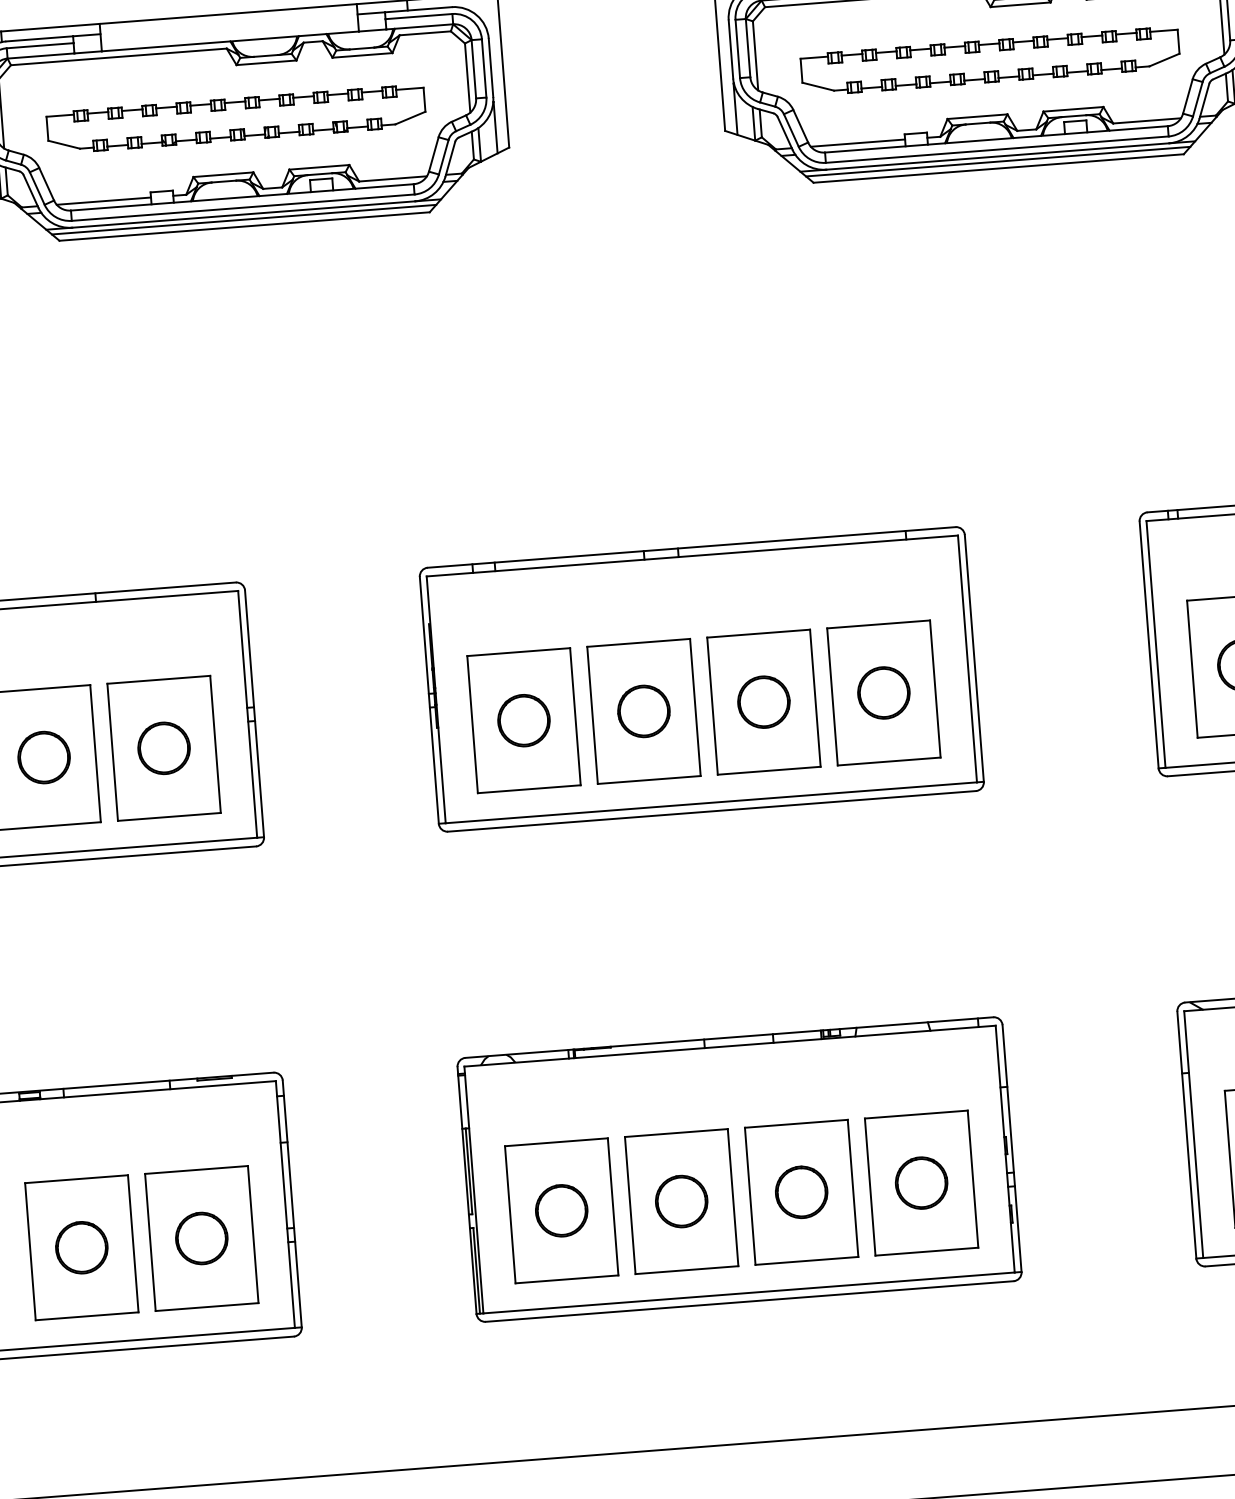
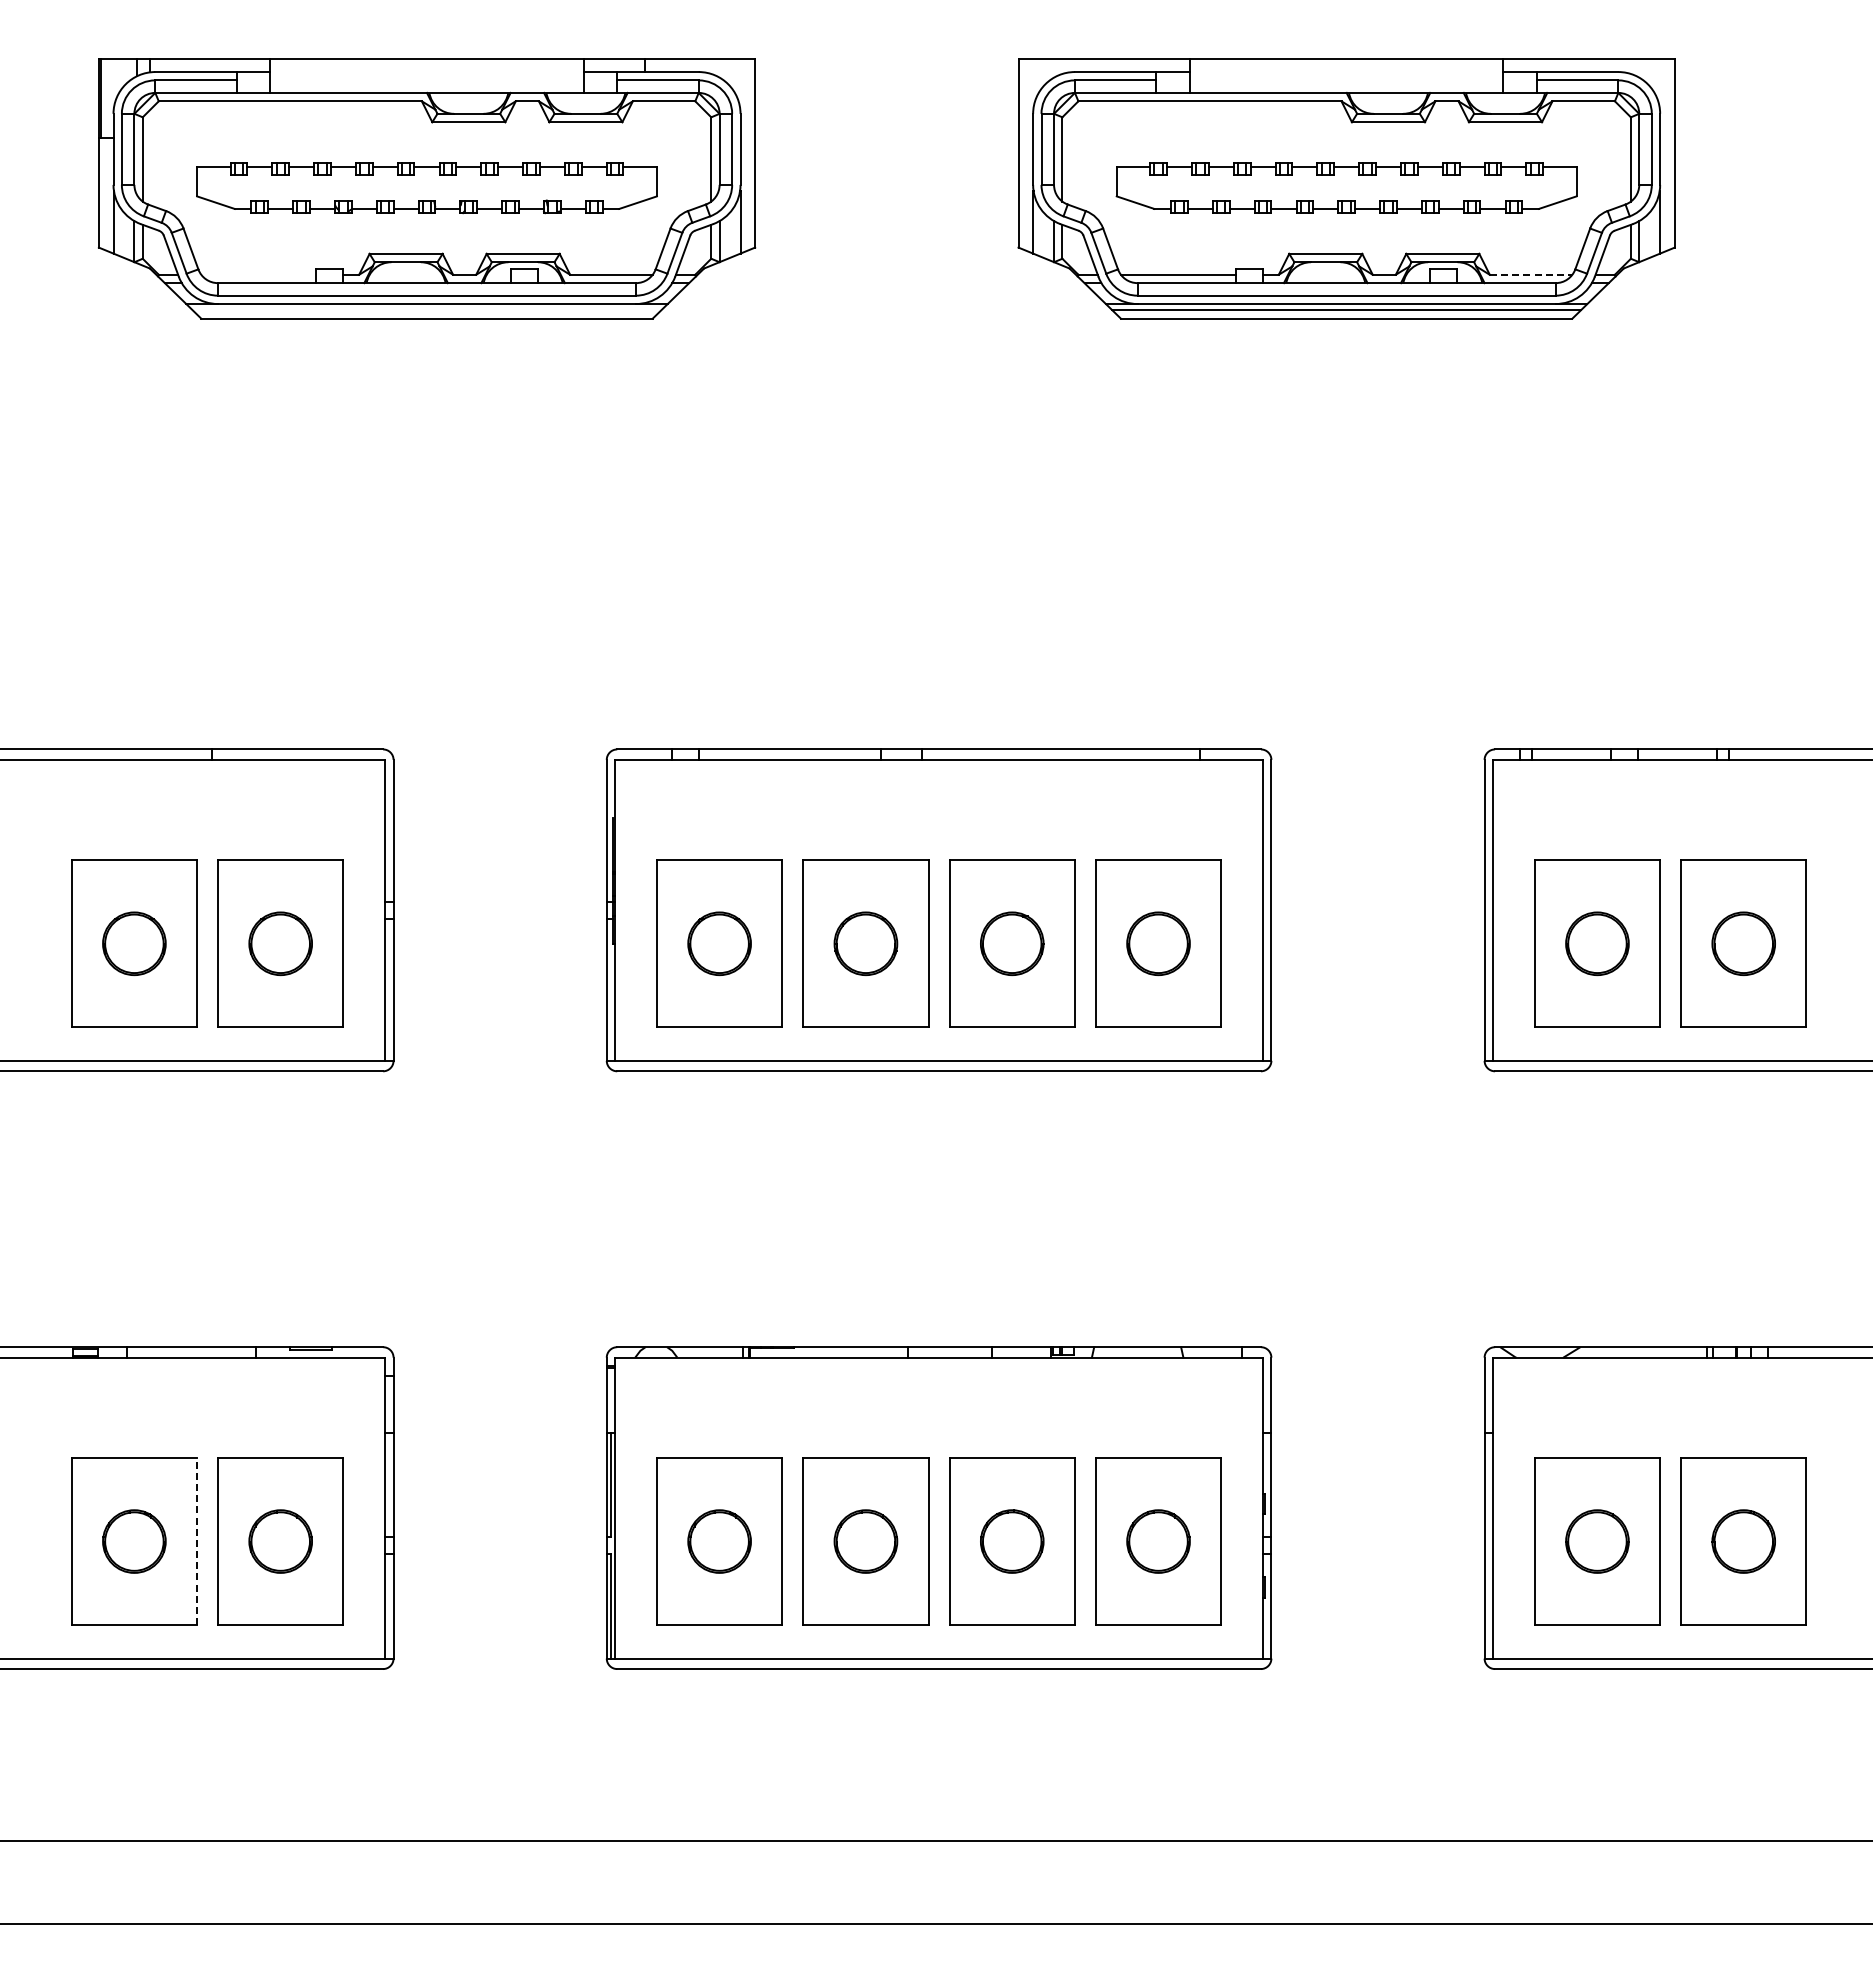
line: (1147, 120) -> (1531, 274), solid -> dashed
line: (103, 200) -> (258, 274), removed
line: (243, 219) -> (426, 310), removed
line: (133, 1243) -> (197, 1541), solid -> dashed

